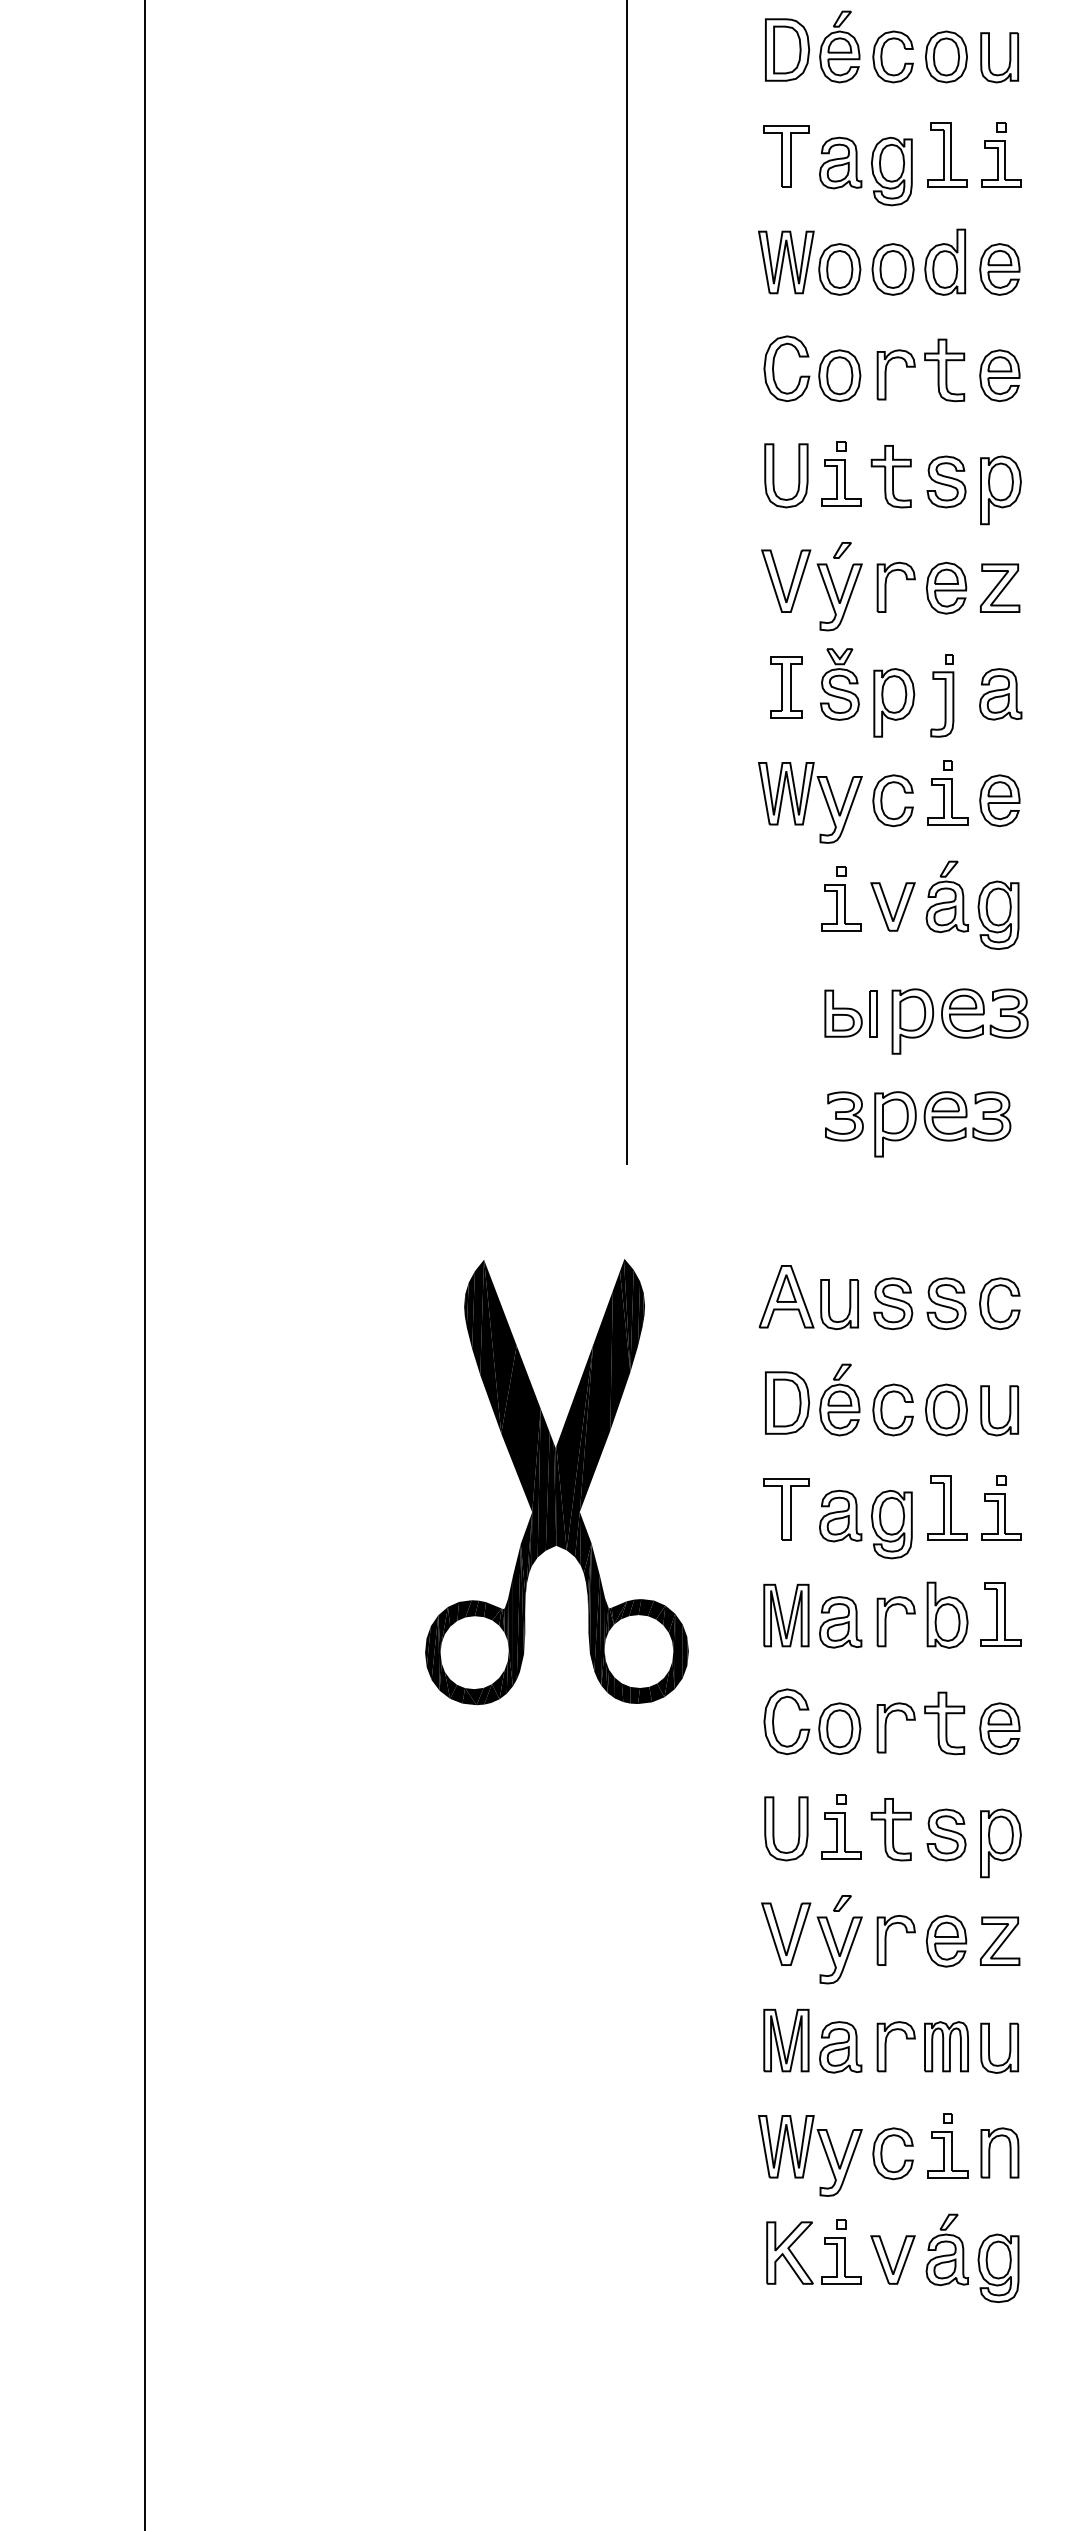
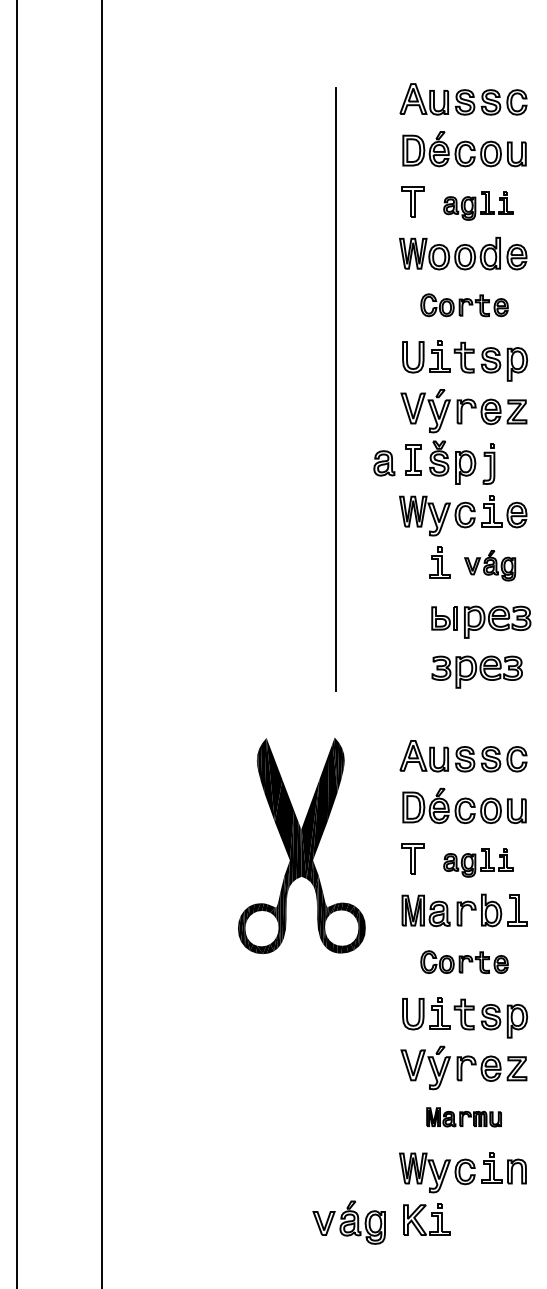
part: (918, 163) -> (477, 205), size x0.7
part: (891, 366) -> (464, 304), size x0.7
part: (1001, 694) -> (384, 463), moved
part: (943, 904) -> (489, 565), size x0.7
part: (918, 1516) -> (477, 862), size x0.7
part: (891, 1720) -> (464, 961), size x0.7
part: (889, 2041) -> (463, 1117), size x0.6
part: (943, 2257) -> (348, 1222), moved

